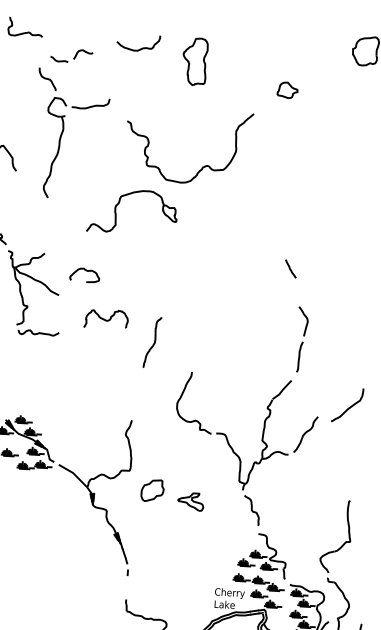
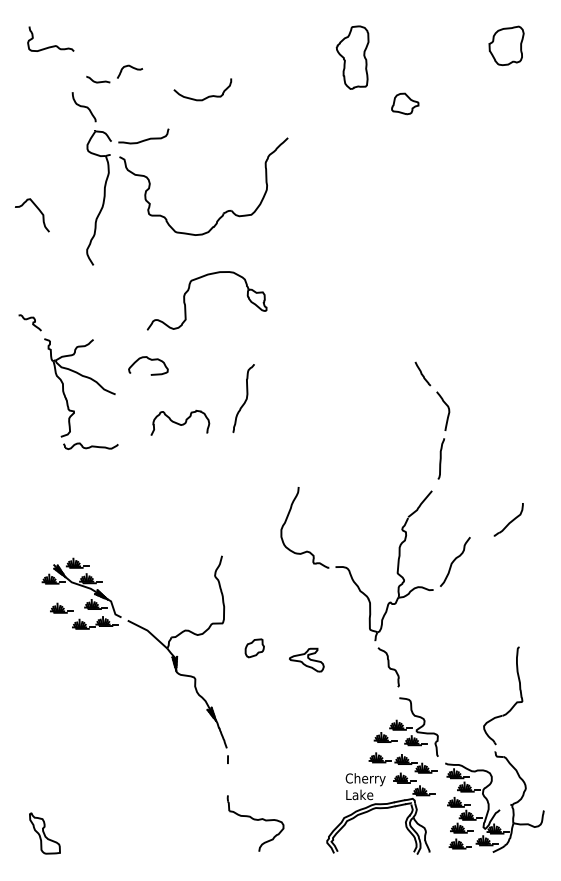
curve: (140, 48) -> (205, 97), moved
part: (195, 61) -> (352, 57), moved
part: (202, 166) -> (223, 212), moved
part: (118, 204) -> (188, 291), moved
curve: (290, 268) -> (422, 373), moved
curve: (153, 342) -> (245, 398), moved
part: (347, 405) -> (508, 519), size x0.71
part: (152, 490) -> (254, 648), size x0.62

